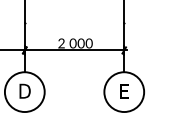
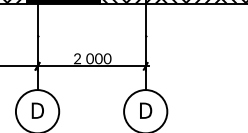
text: (124, 91) -> (146, 110), E -> D

